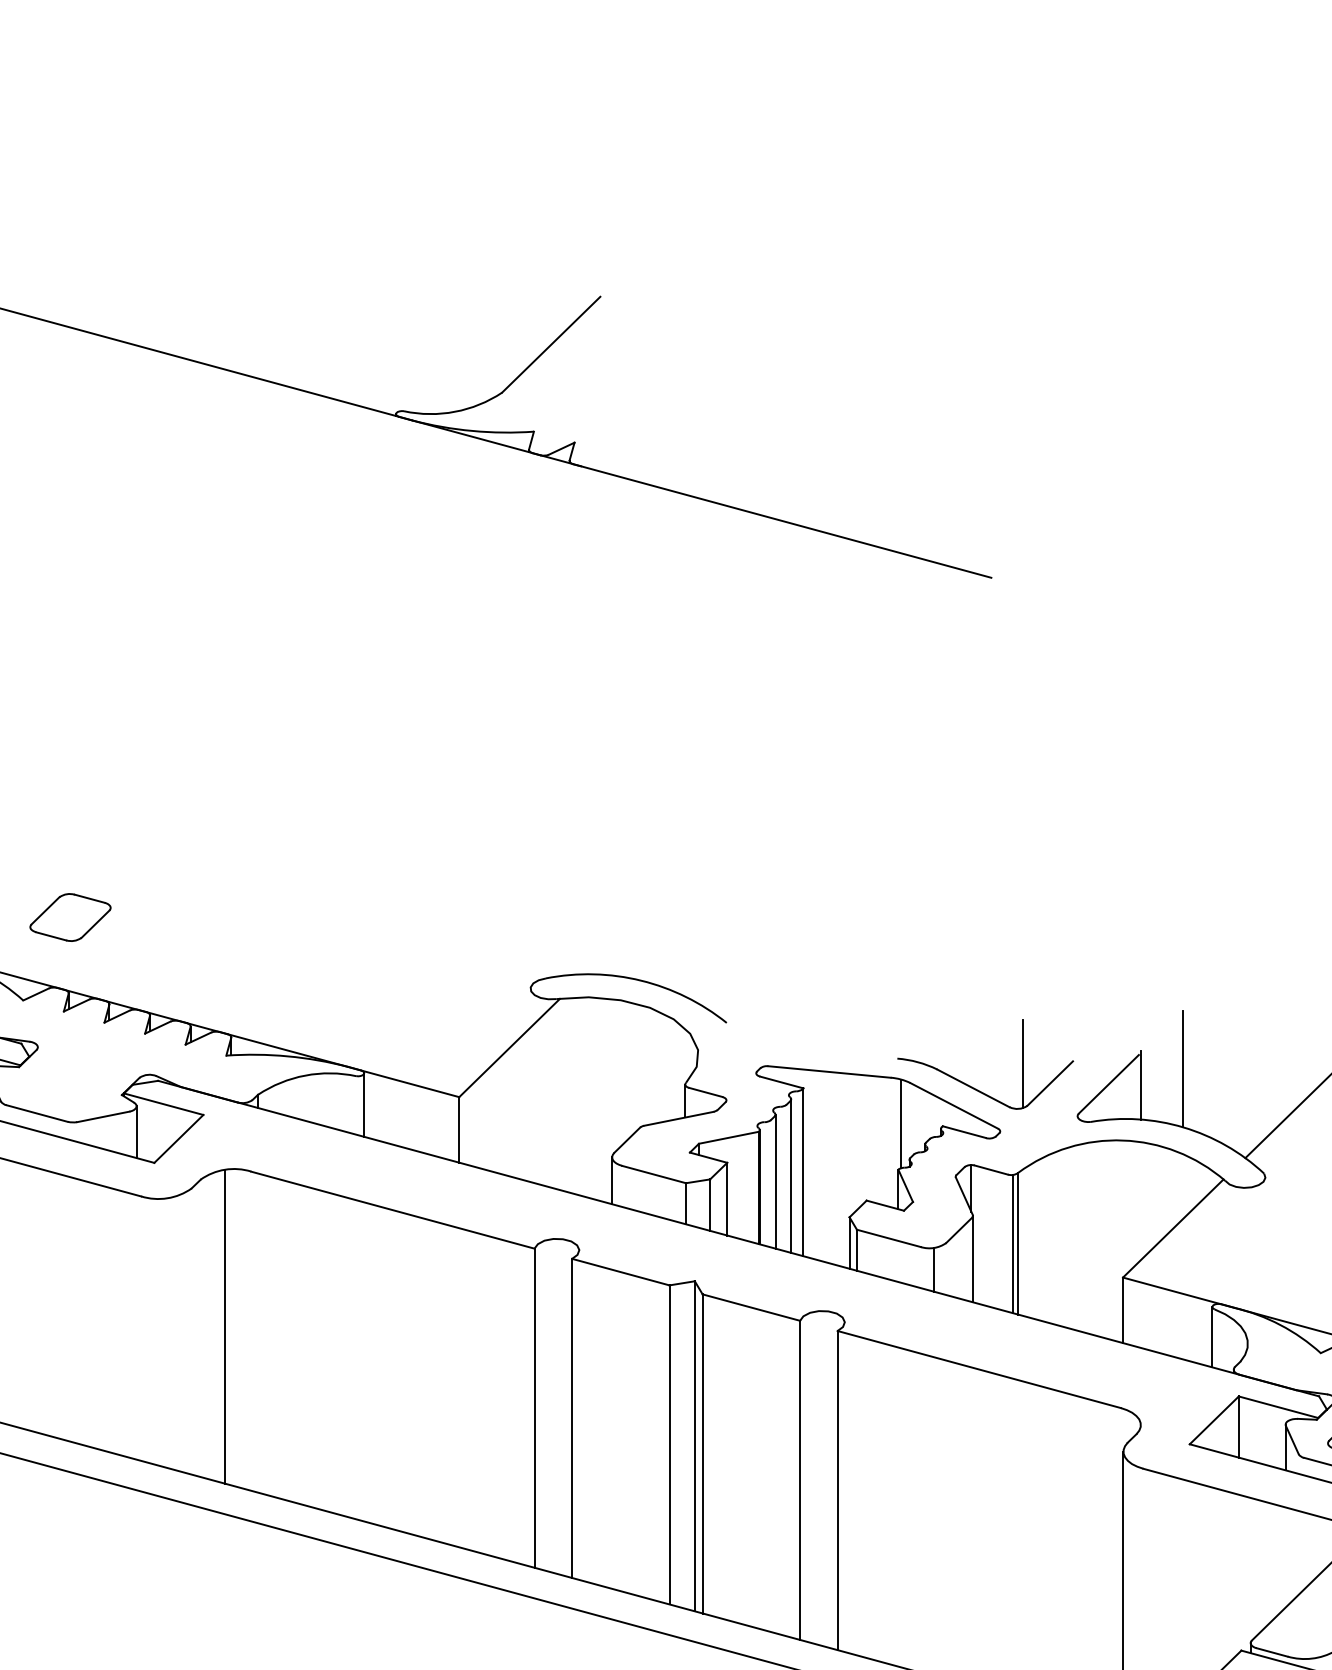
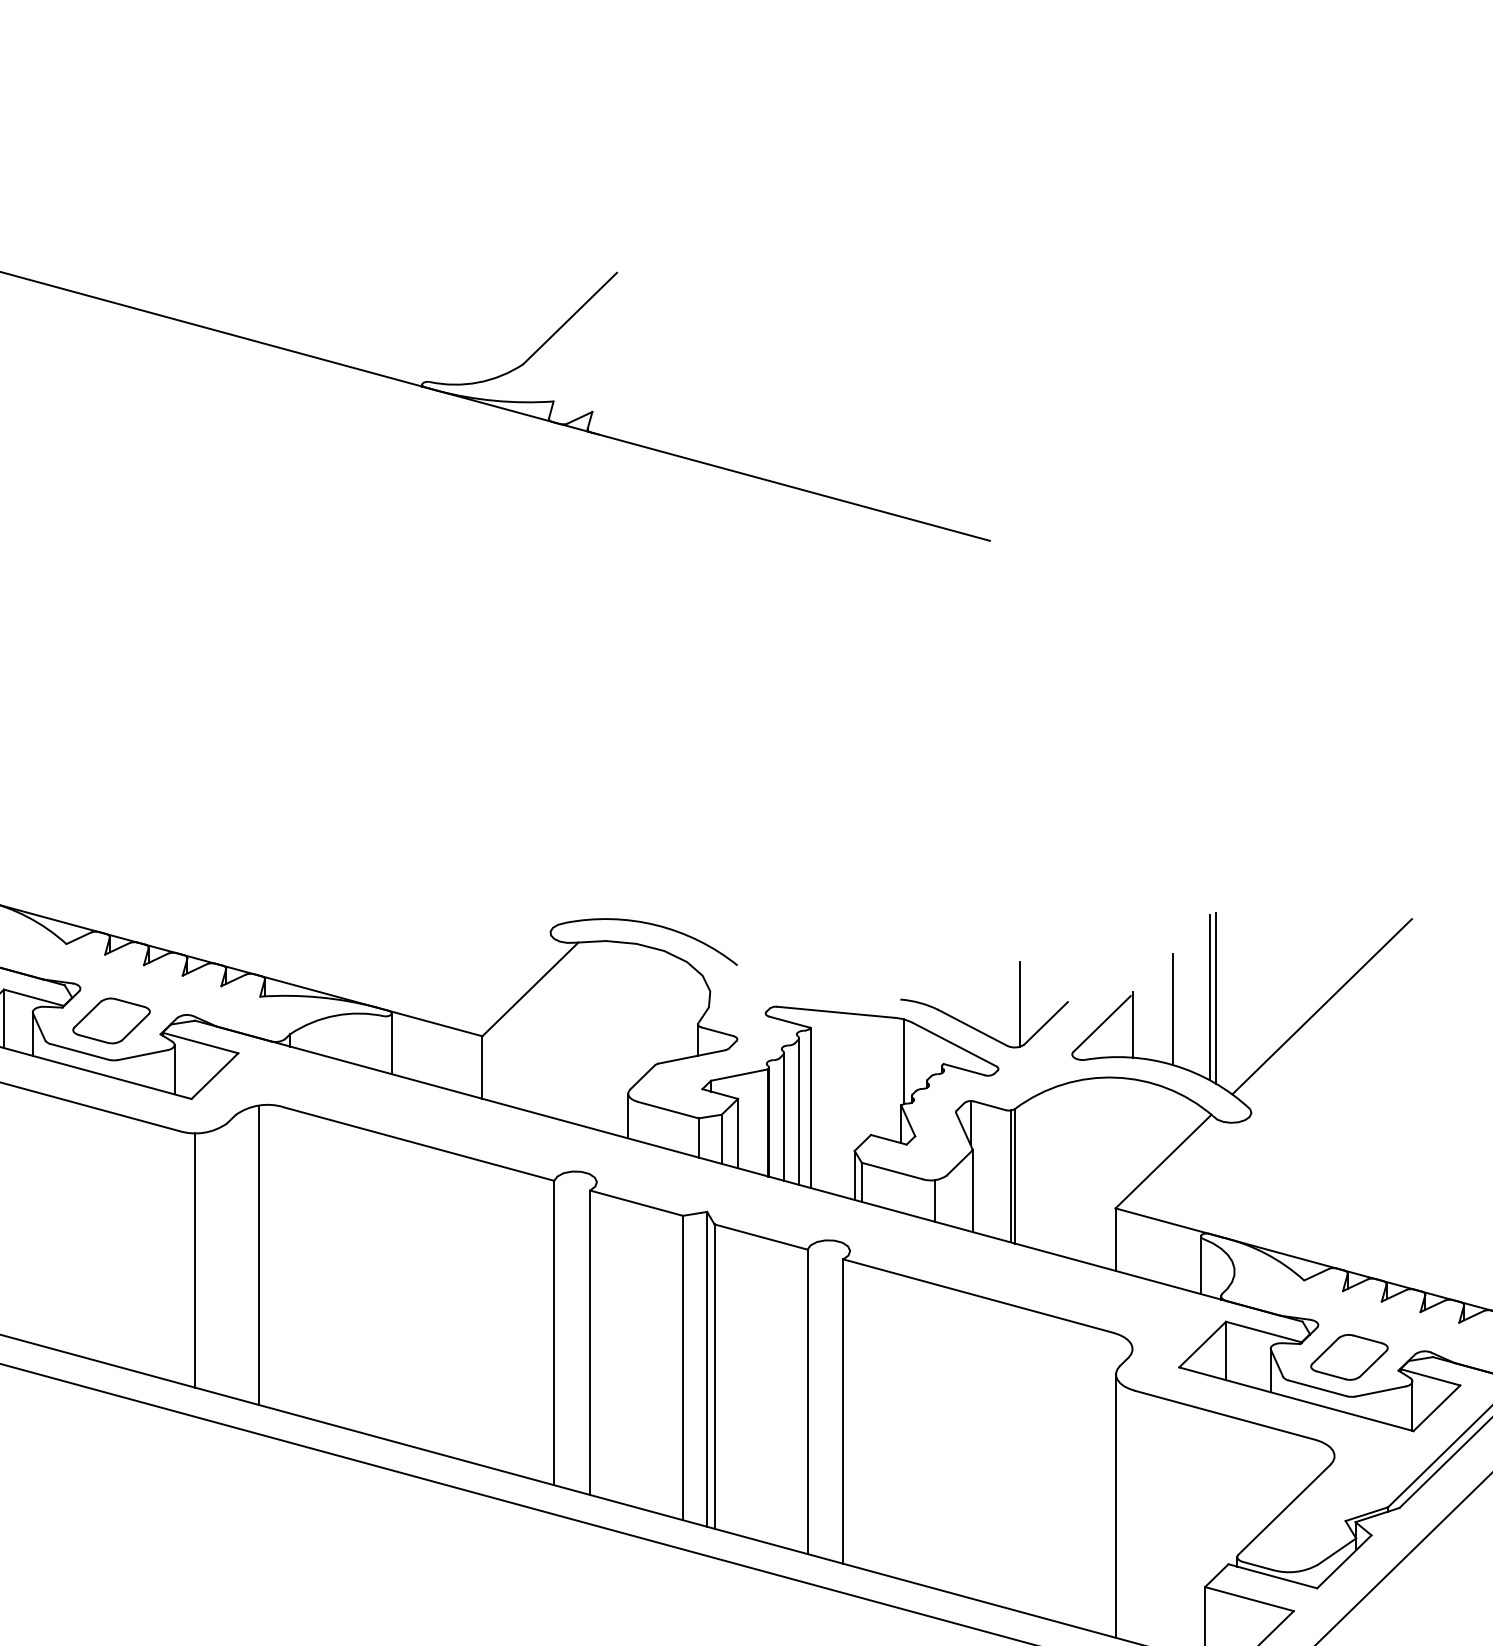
part: (70, 917) -> (111, 1020), moved
line: (1221, 1056) -> (1209, 997), added
line: (1227, 1056) -> (1215, 997), added
line: (158, 1332) -> (195, 1260), added

